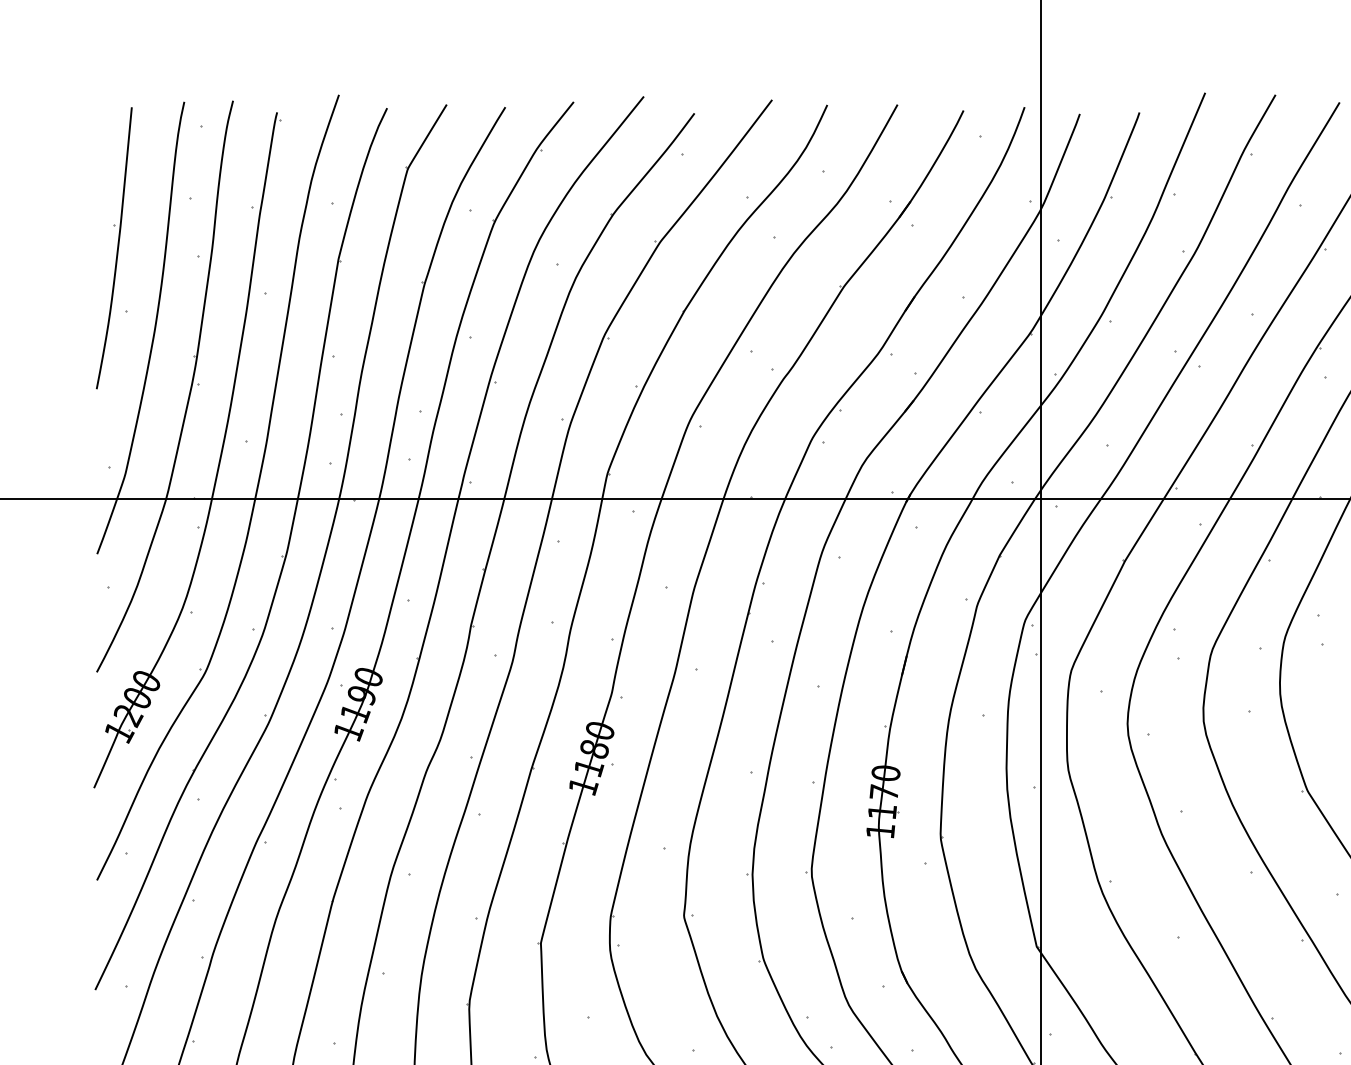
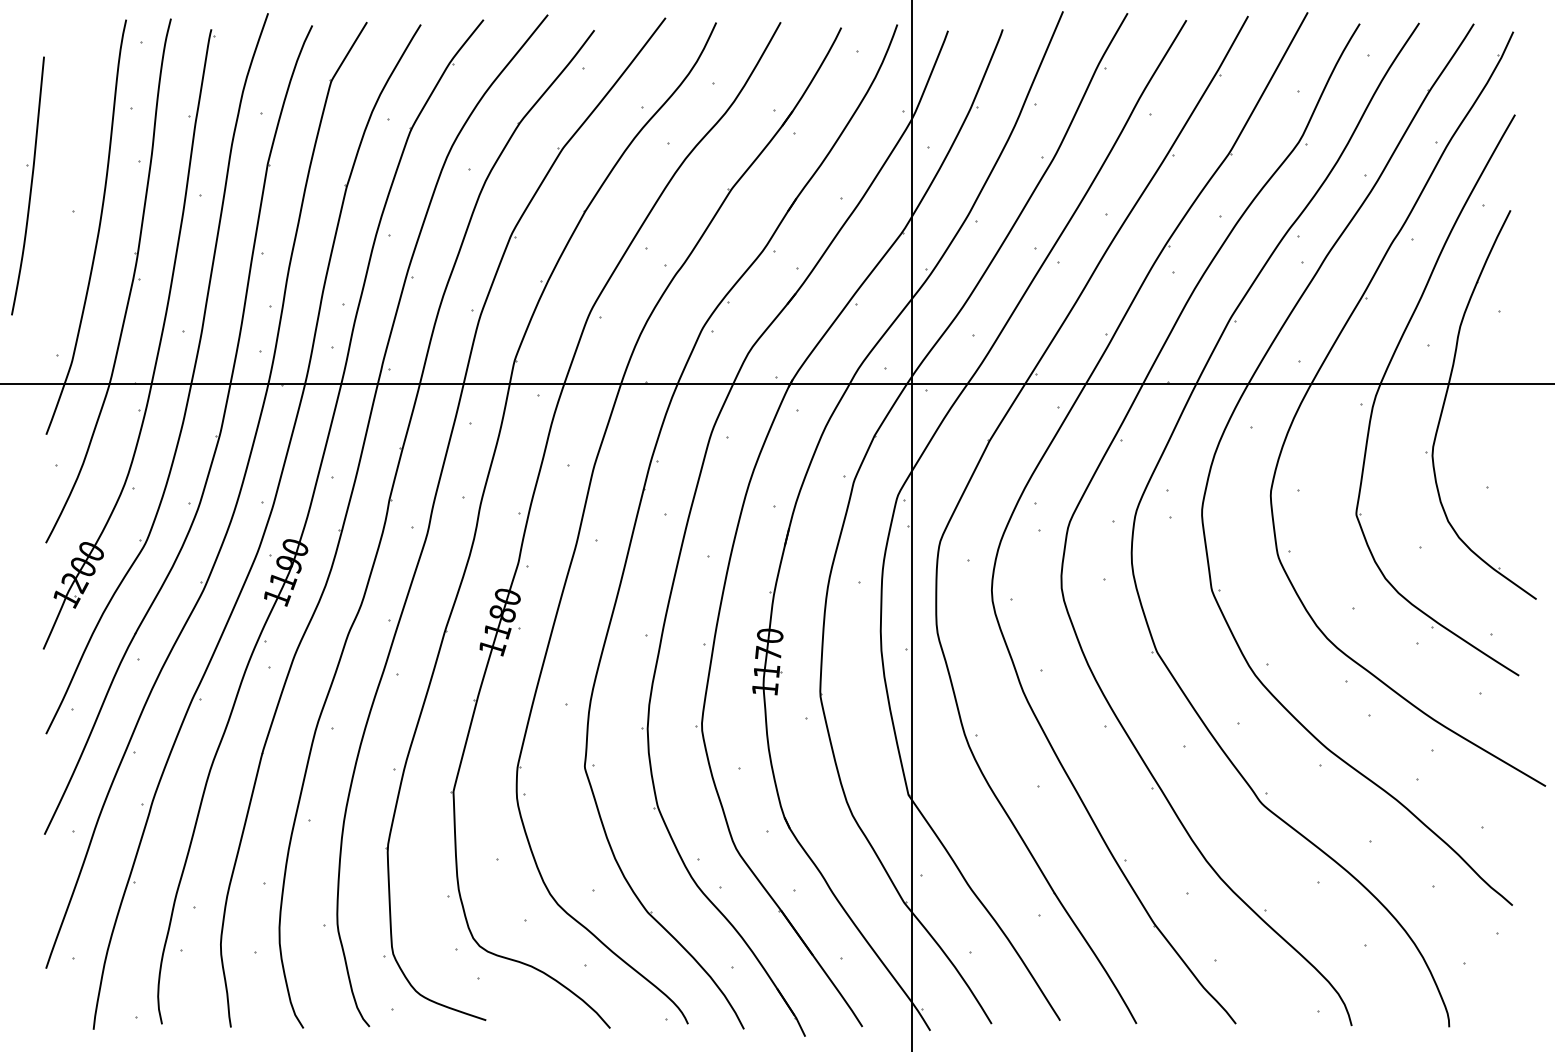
part: (113, 247) -> (27, 185), moved

